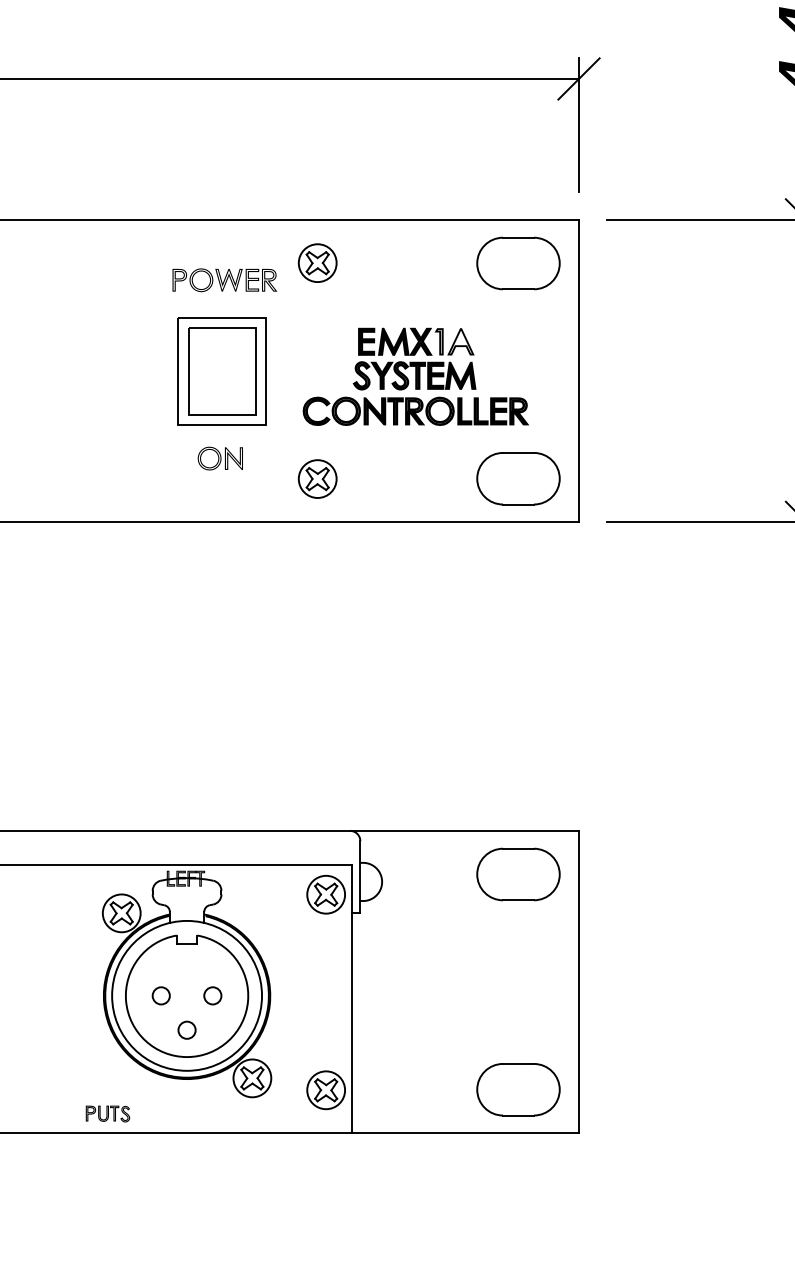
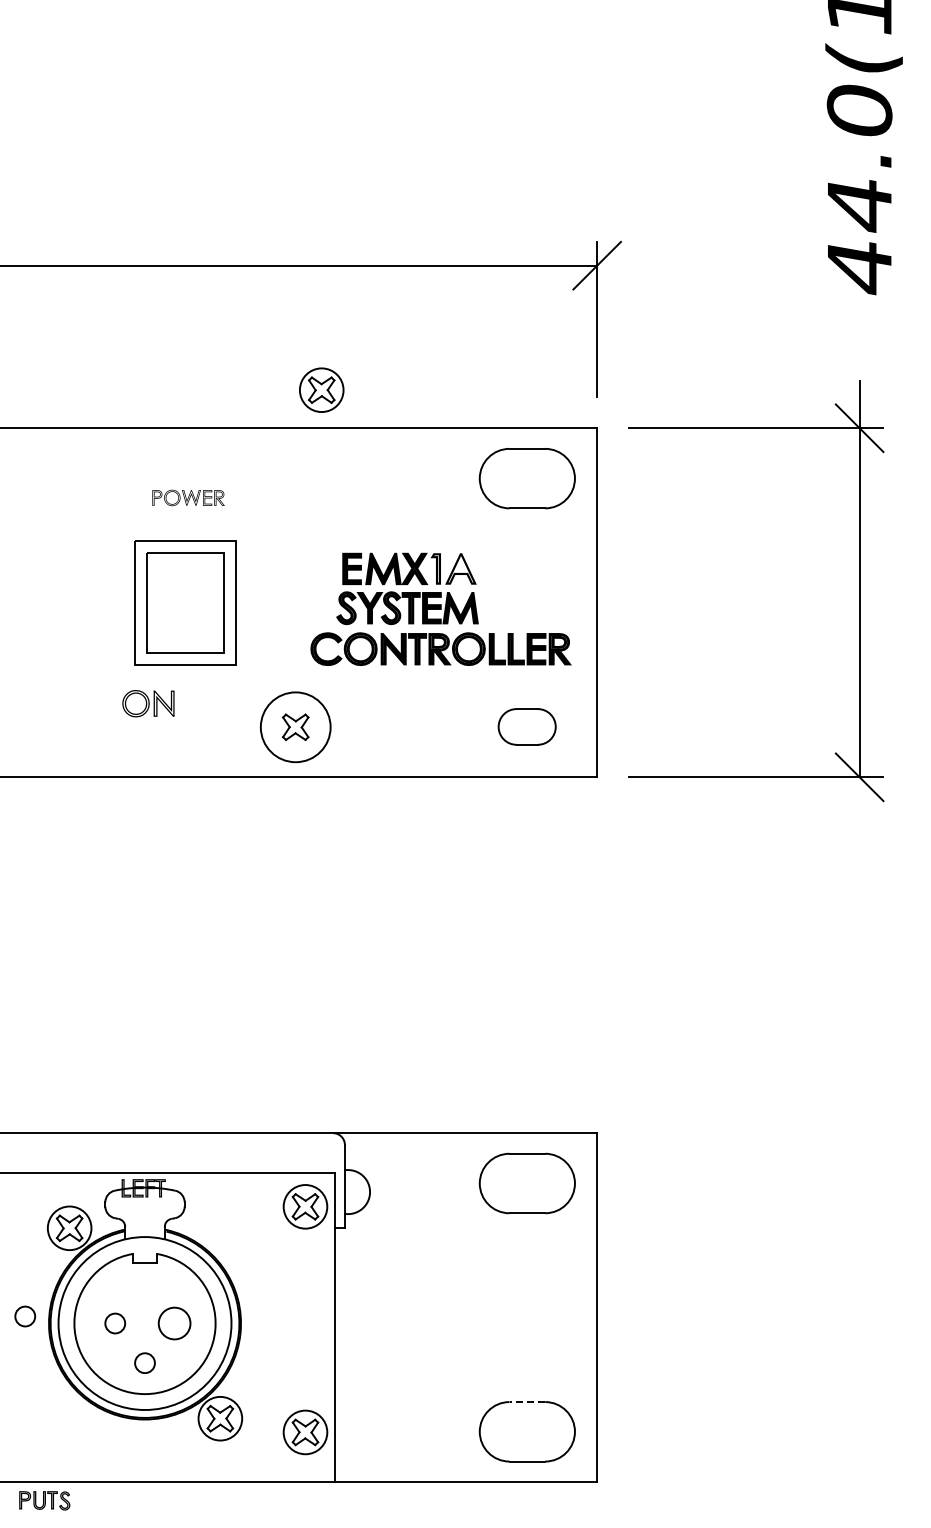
part: (317, 262) -> (321, 389), moved
part: (224, 279) -> (188, 497), size x0.6
part: (415, 410) -> (440, 648), moved
part: (220, 458) -> (148, 703), moved
part: (517, 478) -> (526, 726), size x0.6
circle: (317, 479) -> (295, 727), size x1.6
circle: (83, 989) -> (25, 1316), added
circle: (212, 995) -> (174, 1323), size x1.6
line: (518, 1064) -> (527, 1402), solid -> dashed
part: (107, 1113) -> (44, 1500), moved

